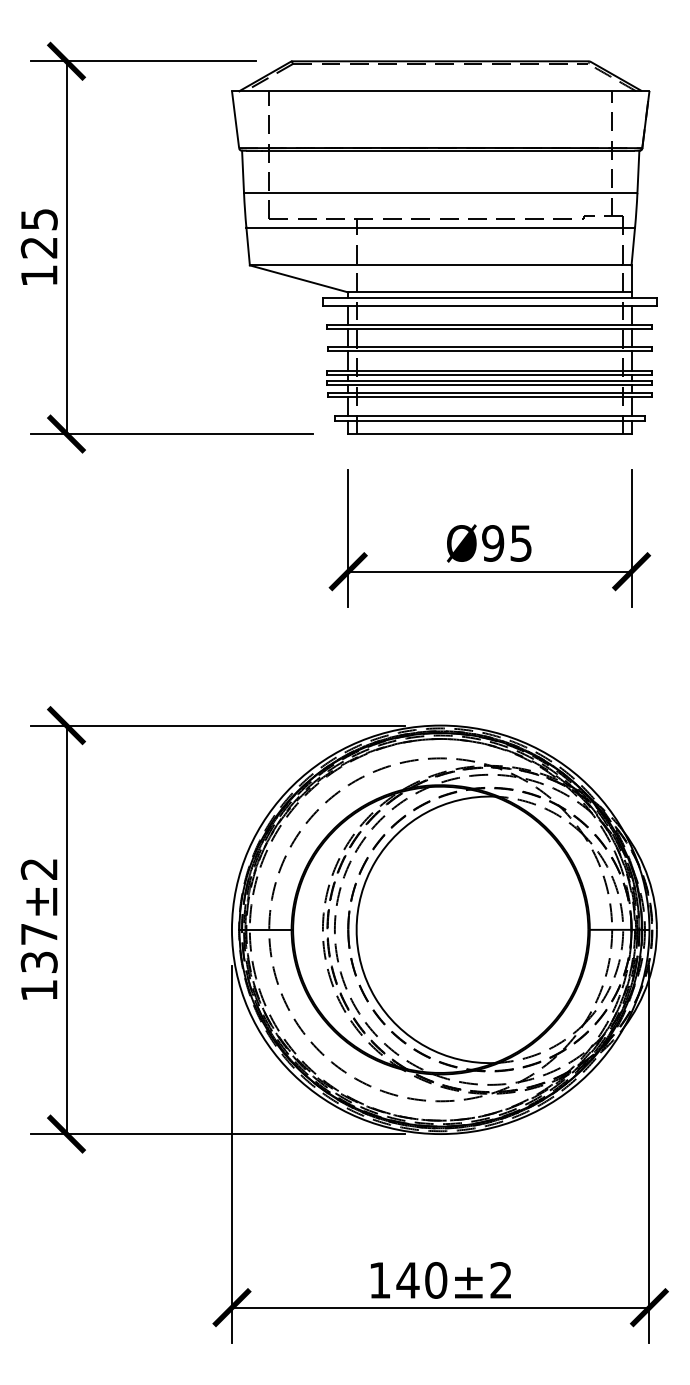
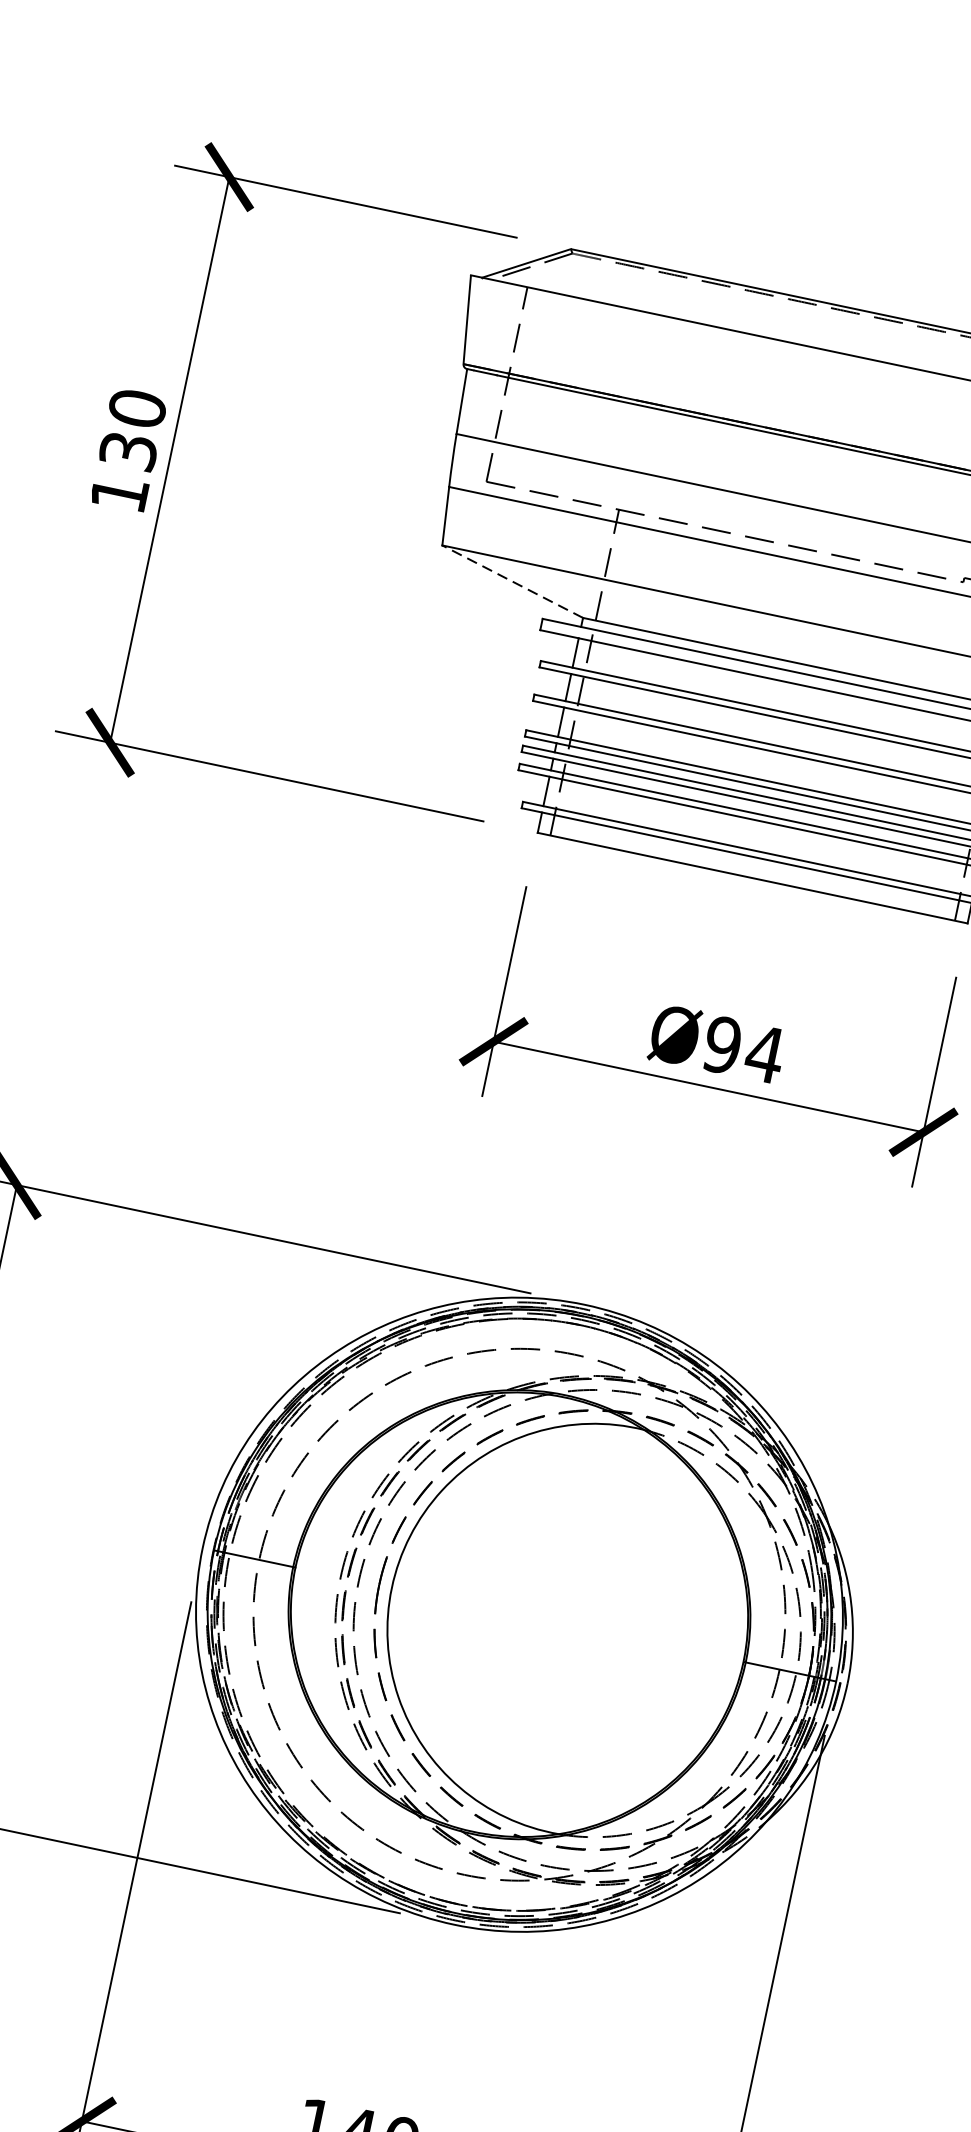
text: (38, 233) -> (131, 429), 125 -> 130
line: (298, 278) -> (511, 580), solid -> dashed
text: (520, 543) -> (764, 1054), Ø95 -> Ø94

